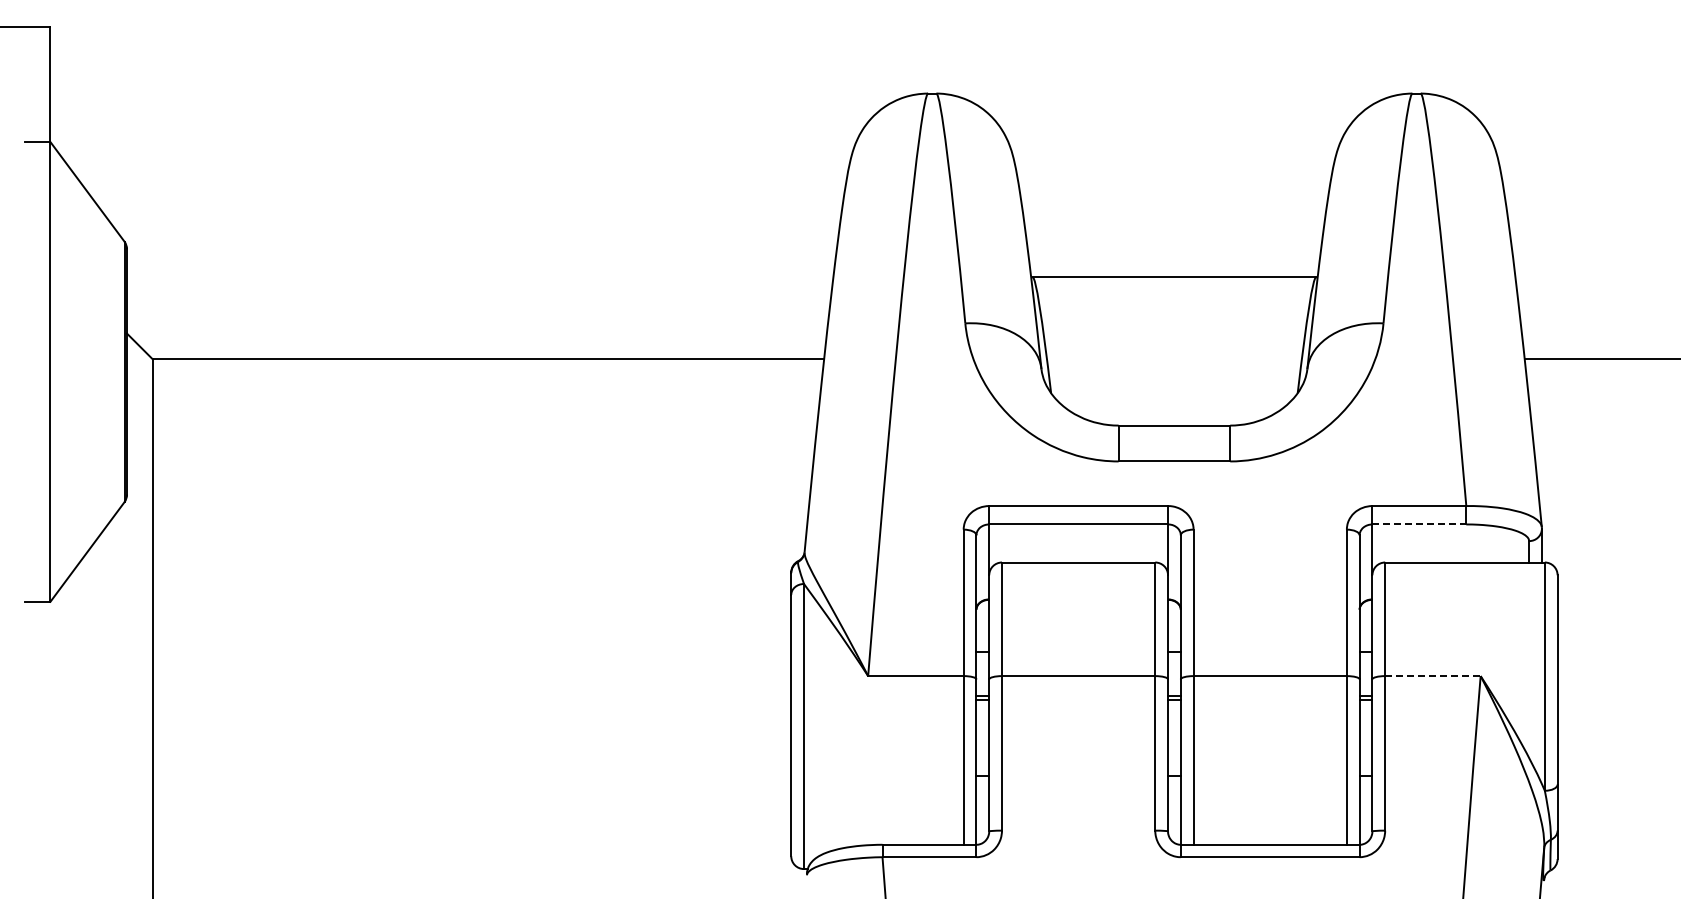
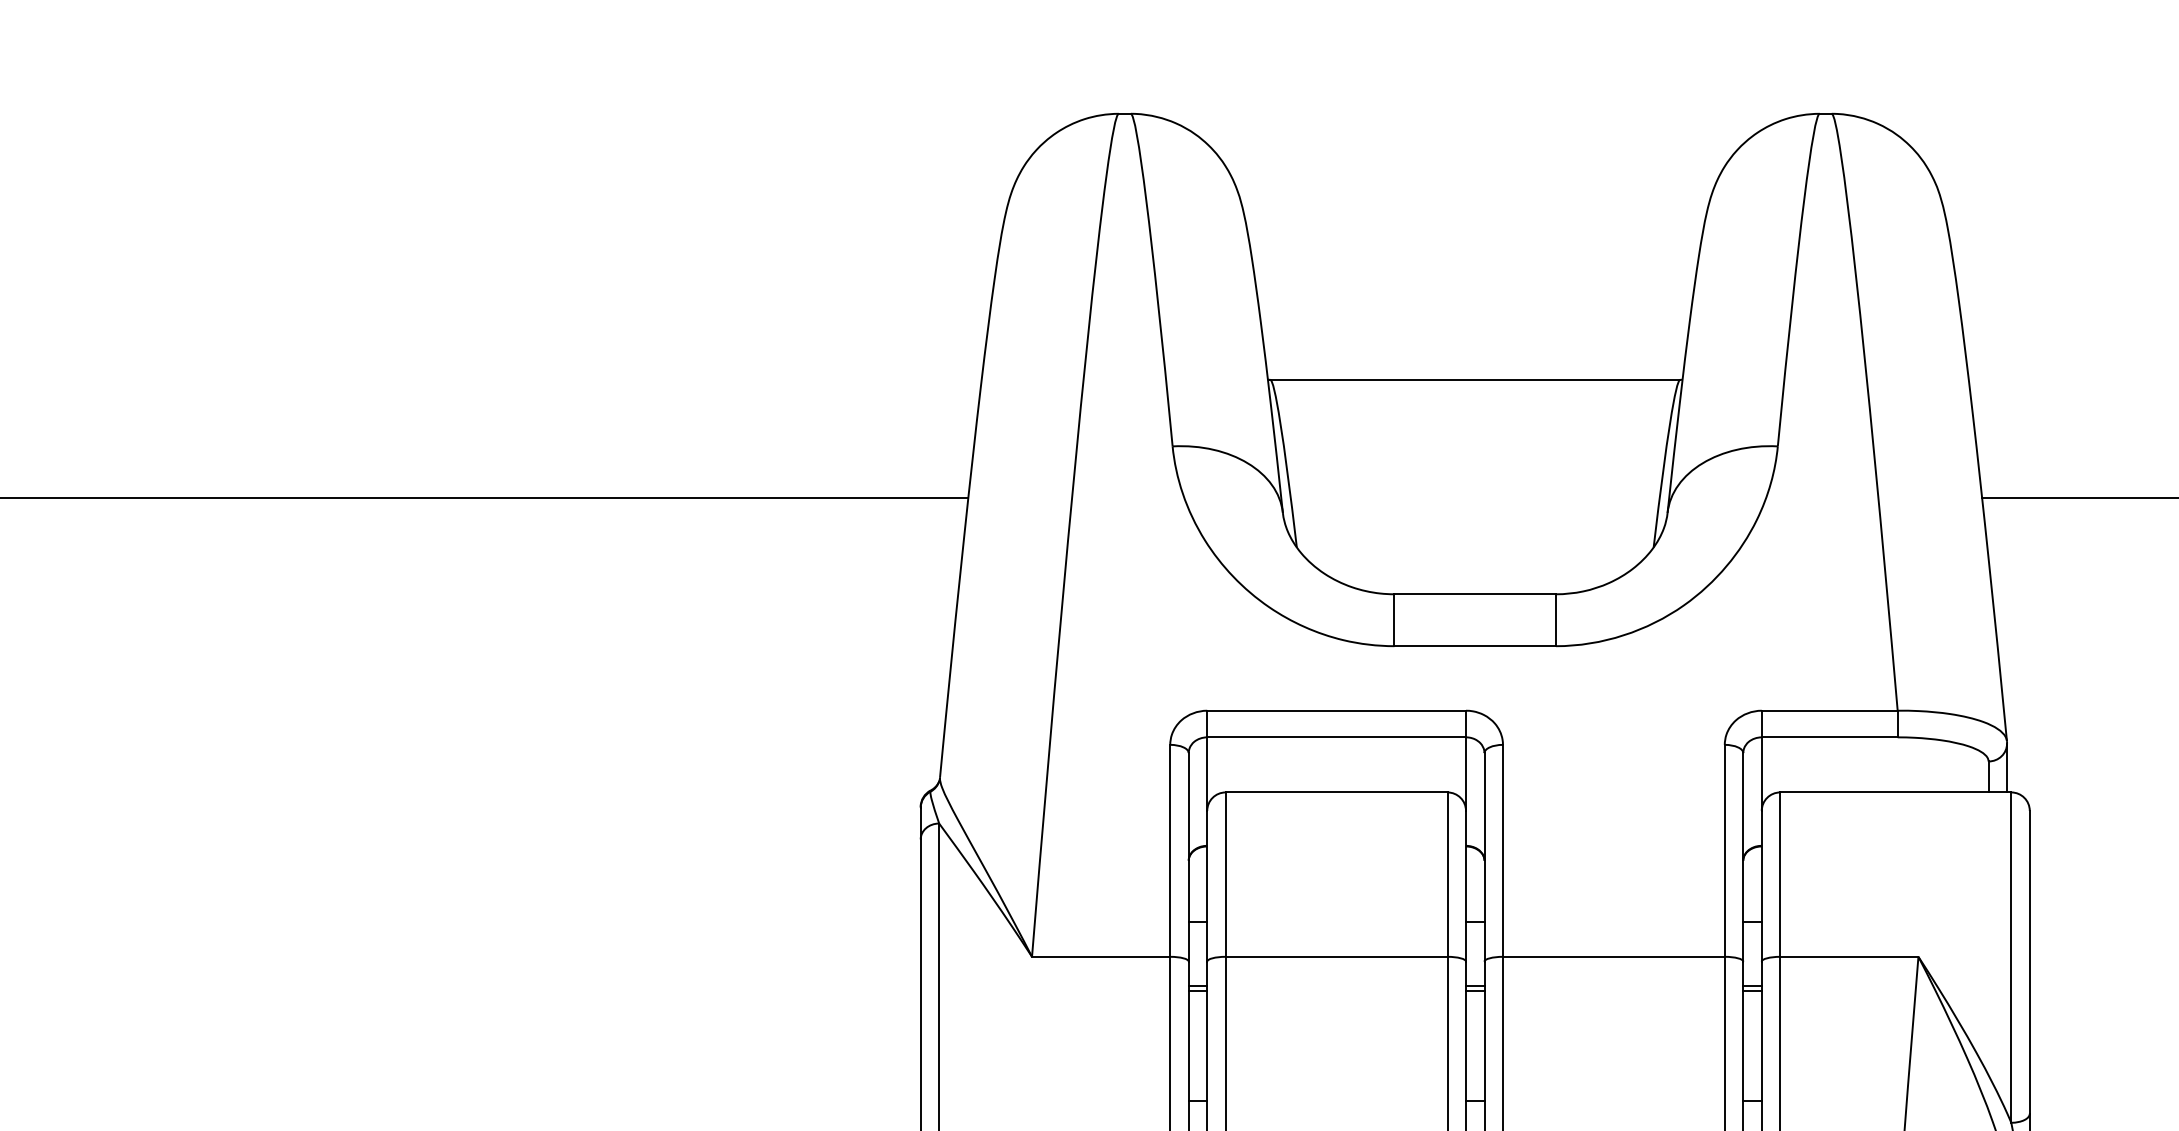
line: (1419, 524) -> (1829, 737), dashed -> solid
line: (1432, 676) -> (1848, 957), dashed -> solid

